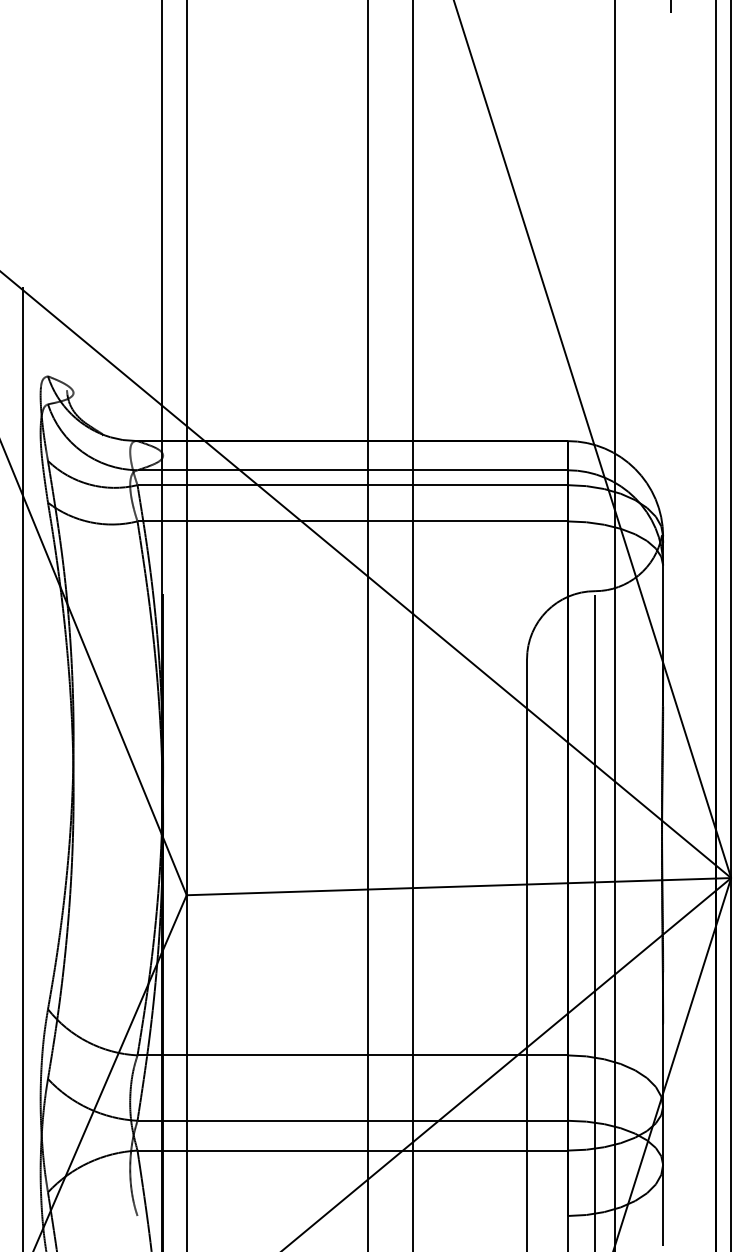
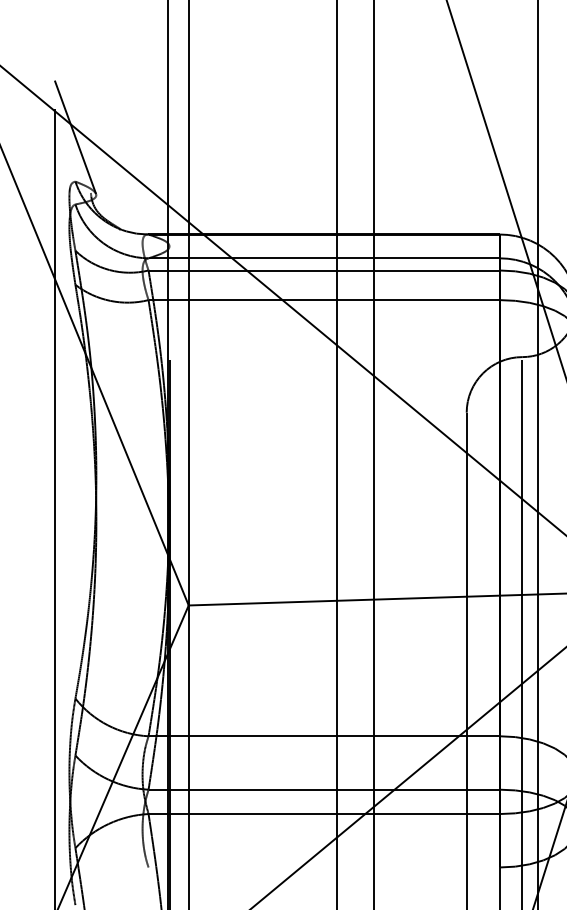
line: (47, 321) -> (75, 136), added

